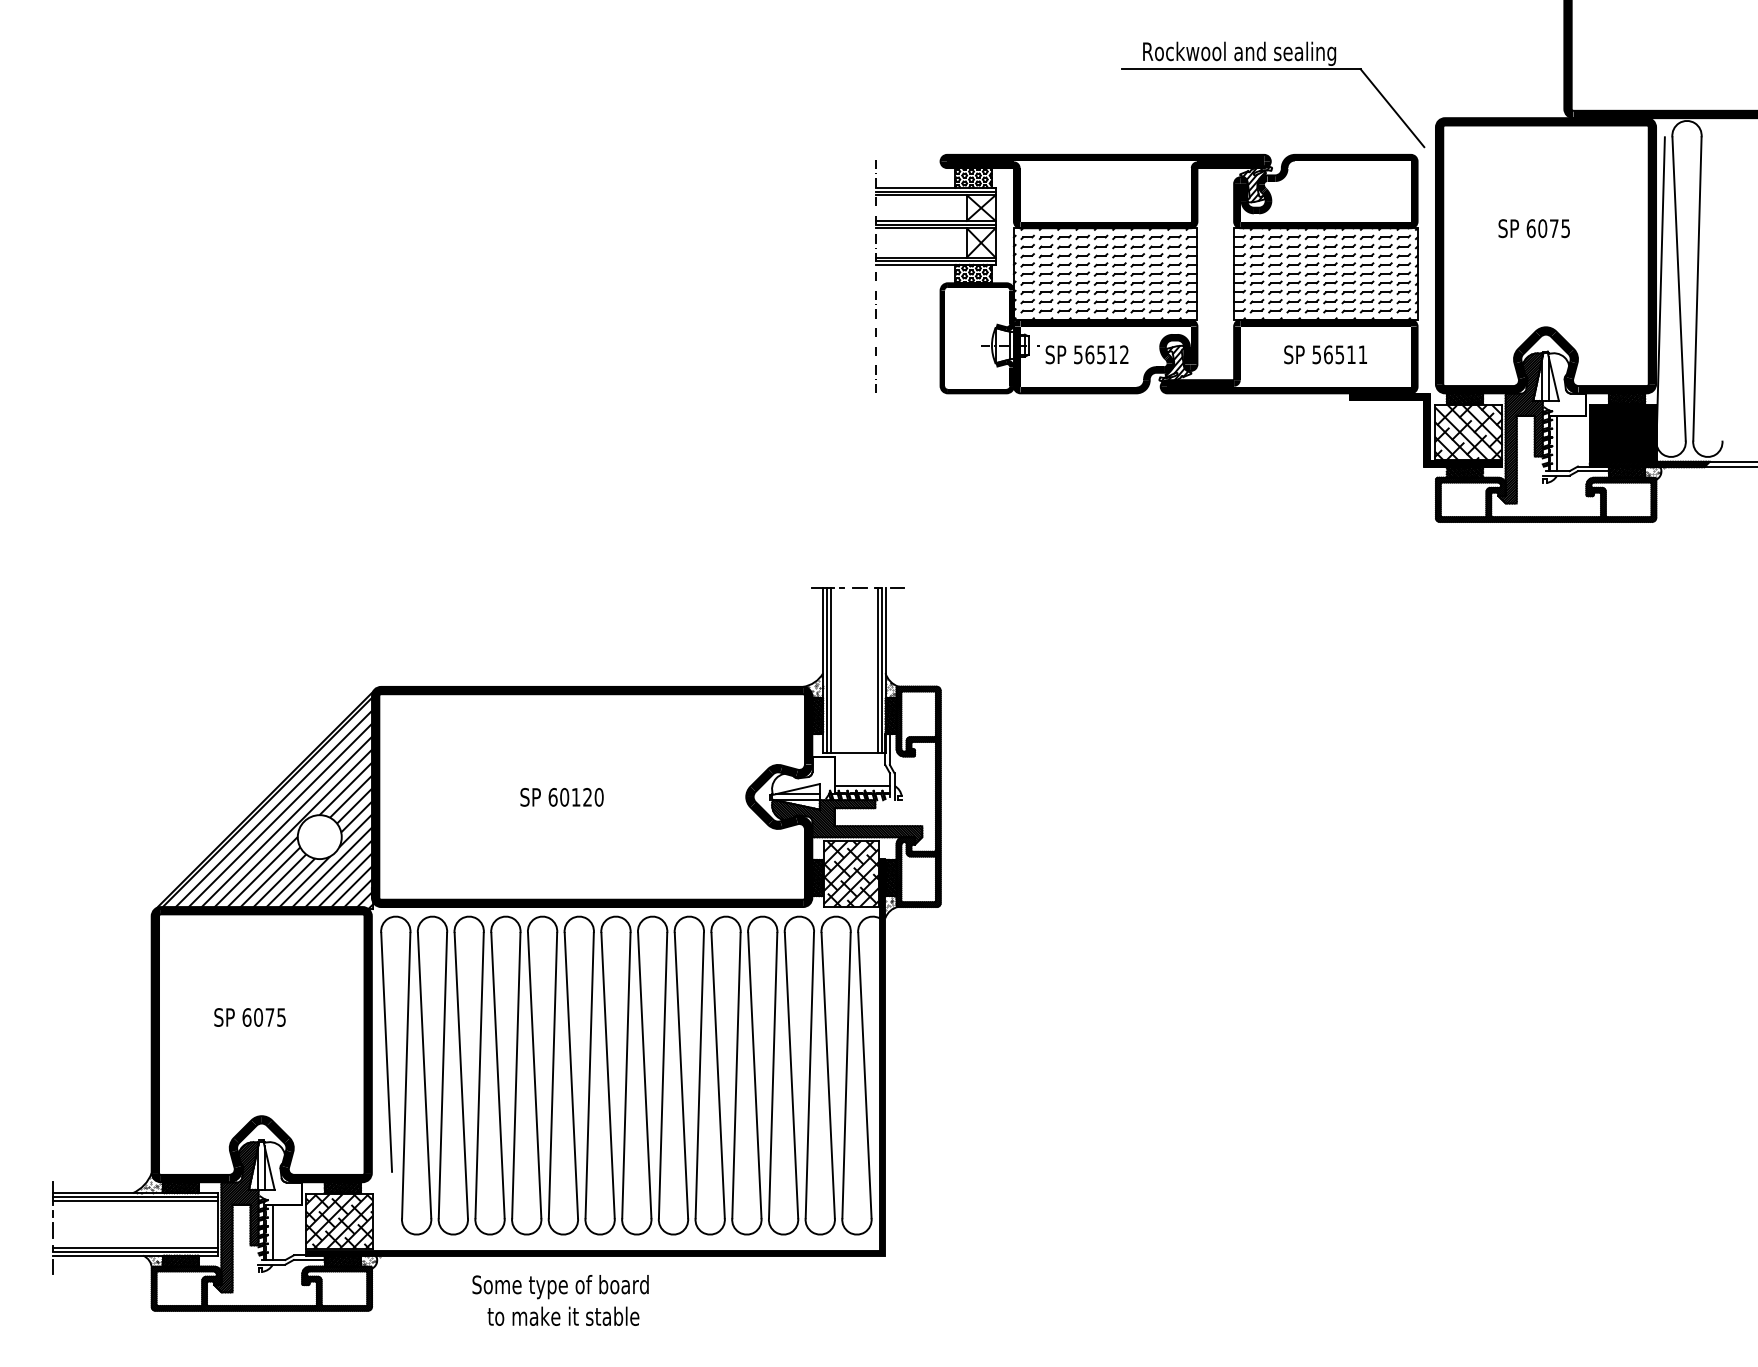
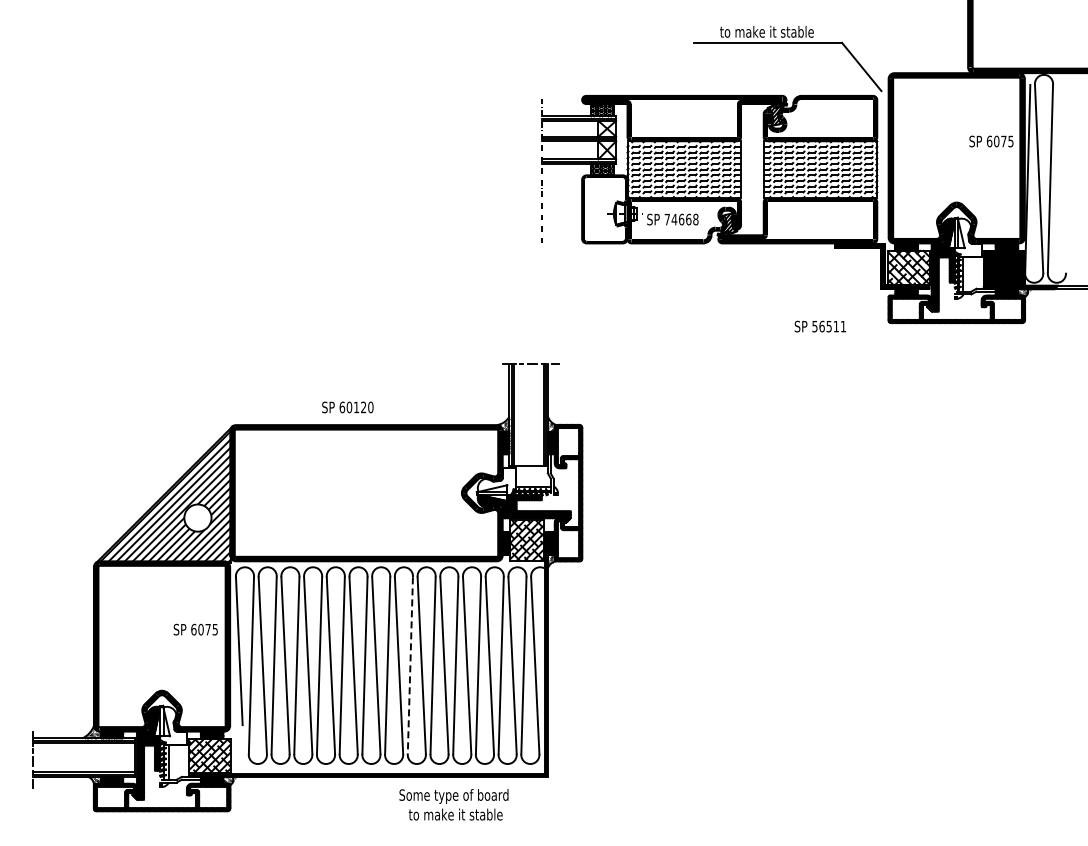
text: (1238, 52) -> (766, 32), Rockwool and sealing -> to make it stable
text: (1534, 228) -> (991, 141), moved
text: (1101, 354) -> (681, 219), 56512 -> 74668
text: (1324, 354) -> (819, 326), moved
text: (561, 797) -> (347, 407), moved
text: (249, 1017) -> (195, 629), moved
line: (663, 1076) -> (410, 666), solid -> dashed
text: (559, 1300) -> (453, 804), moved

